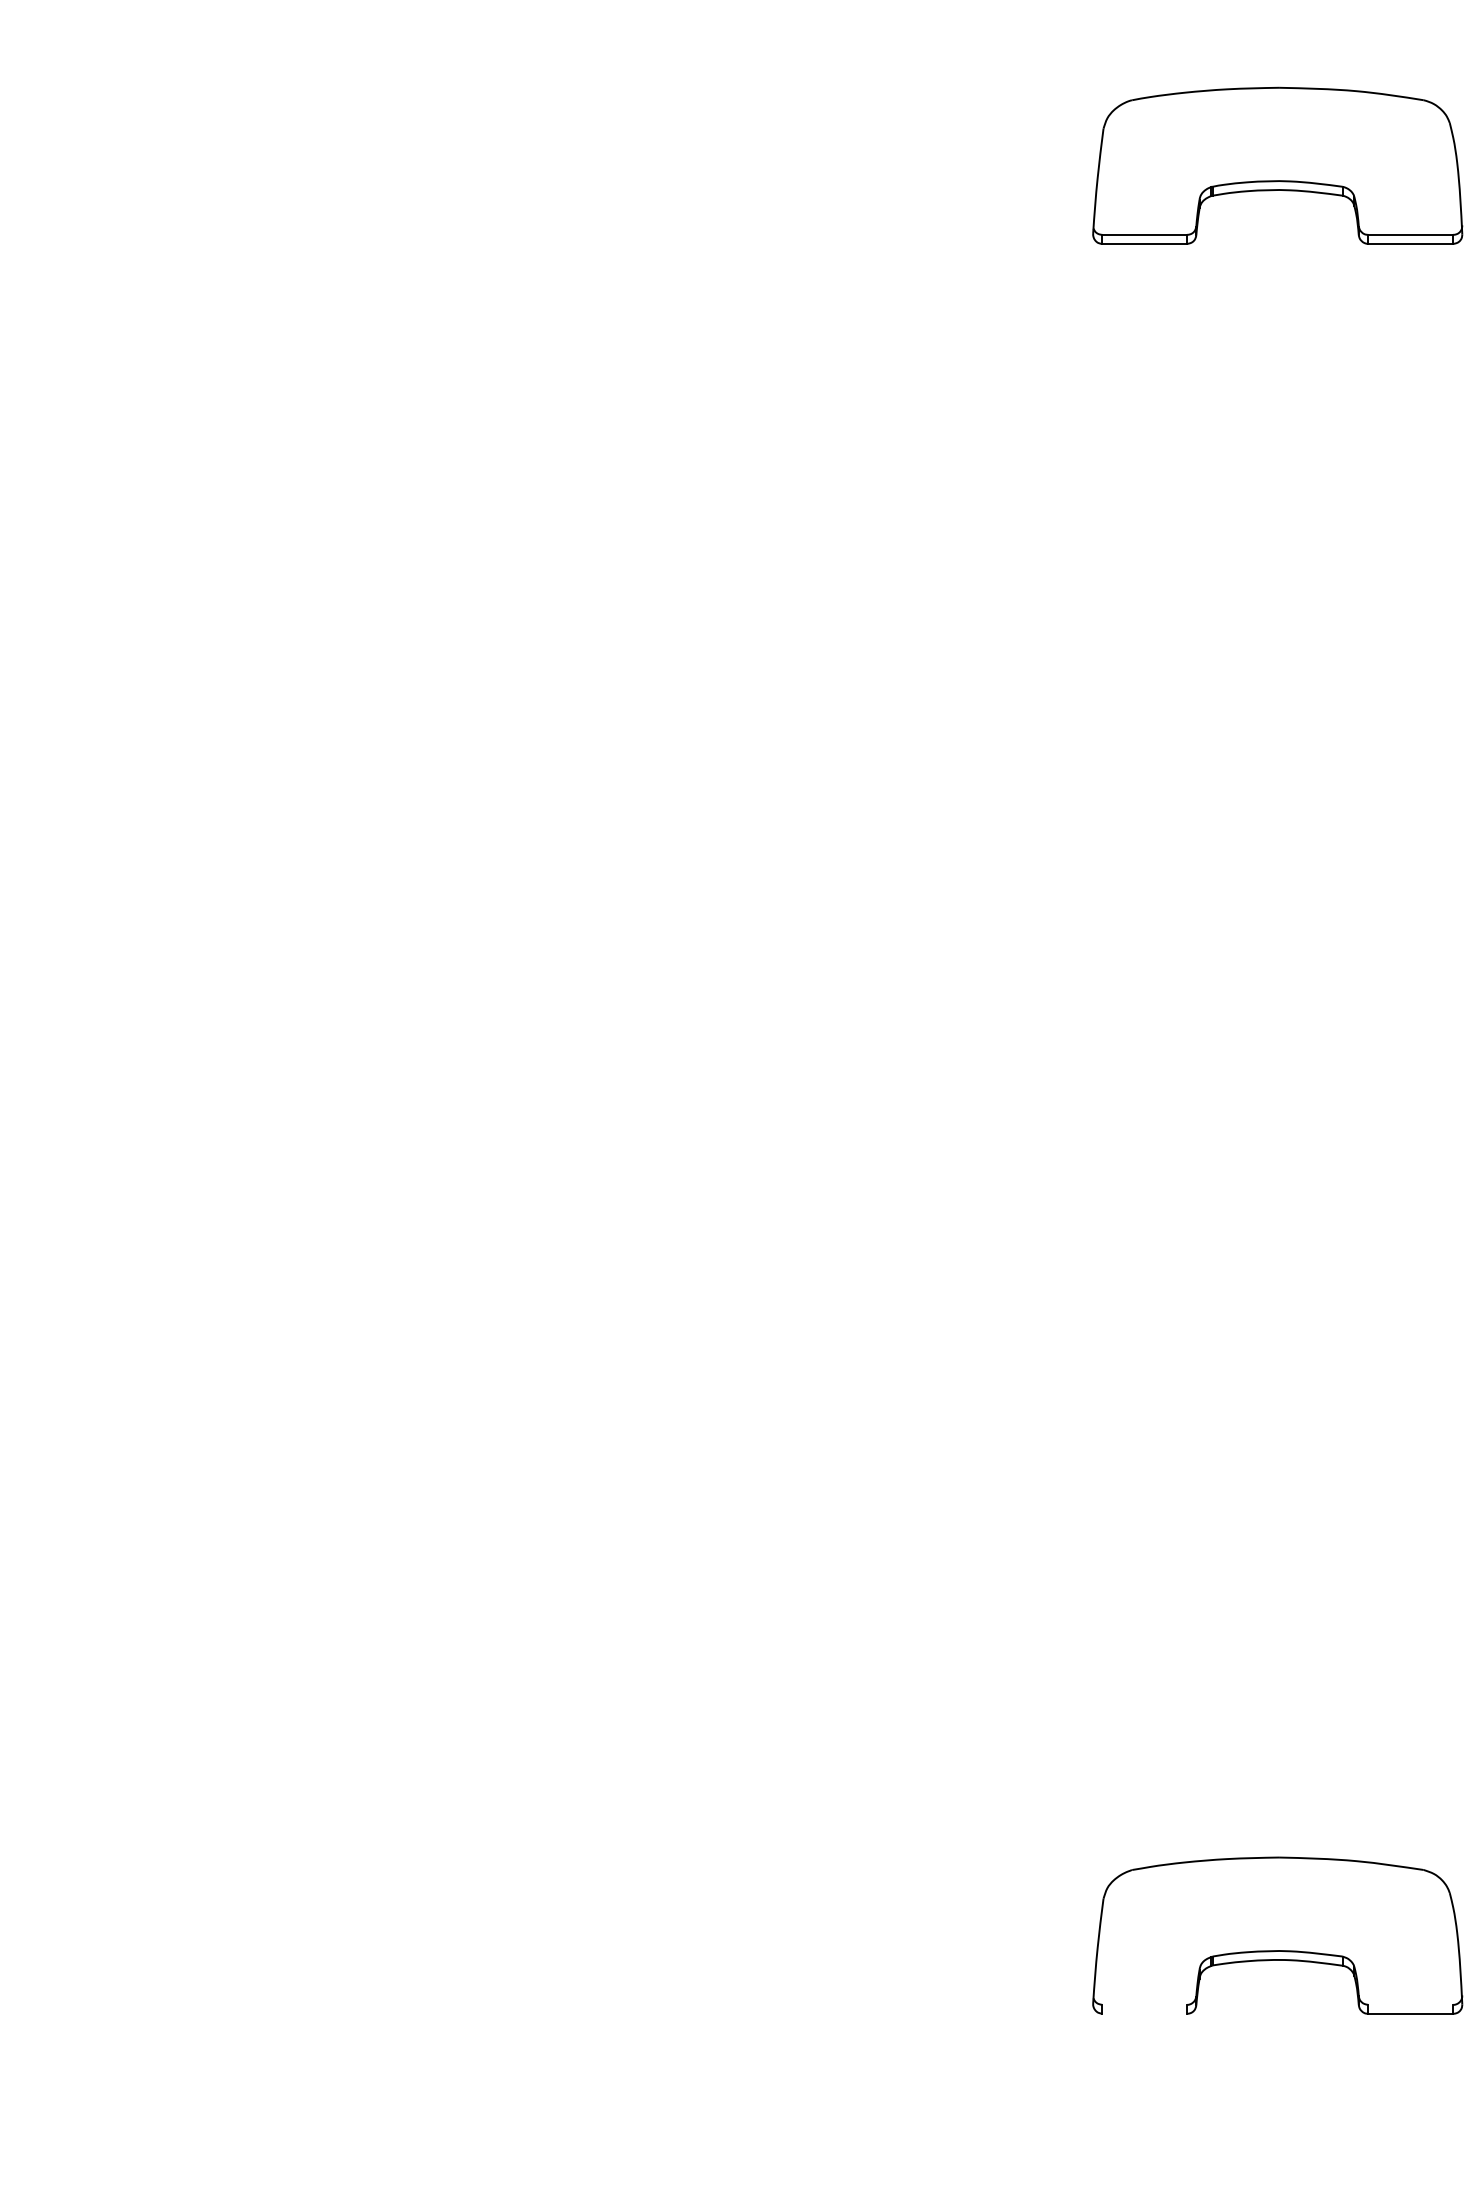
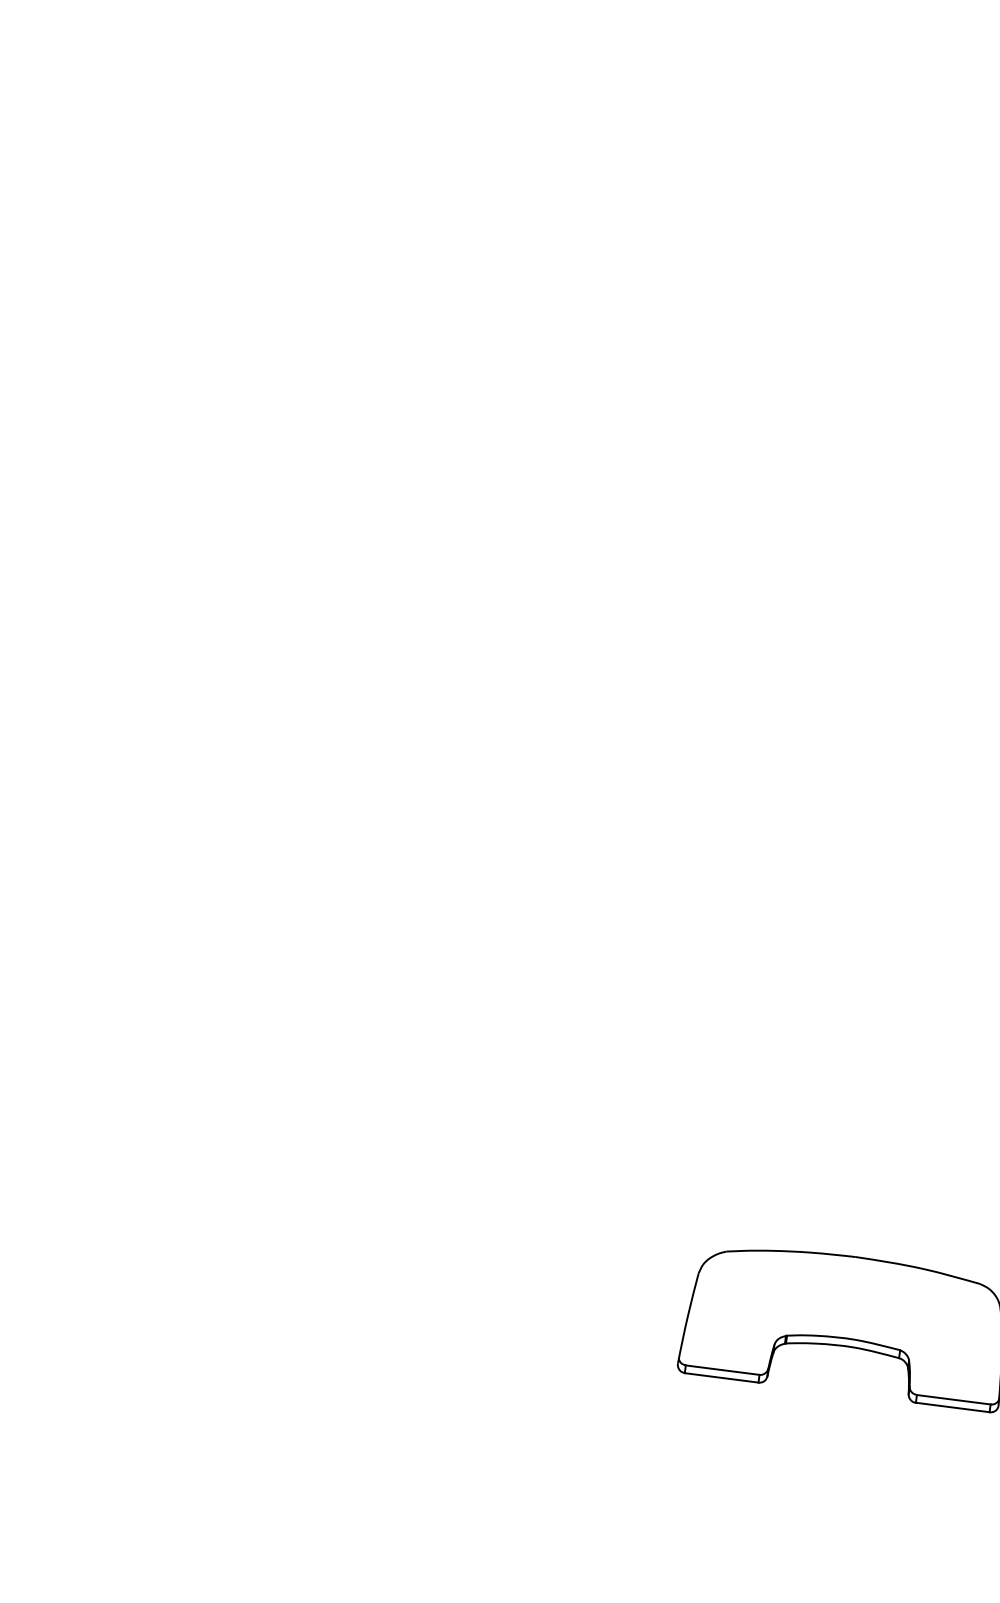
line: (1144, 2004) -> (722, 1369), added
line: (1410, 2004) -> (953, 1399), added
line: (1144, 2013) -> (721, 1377), added

